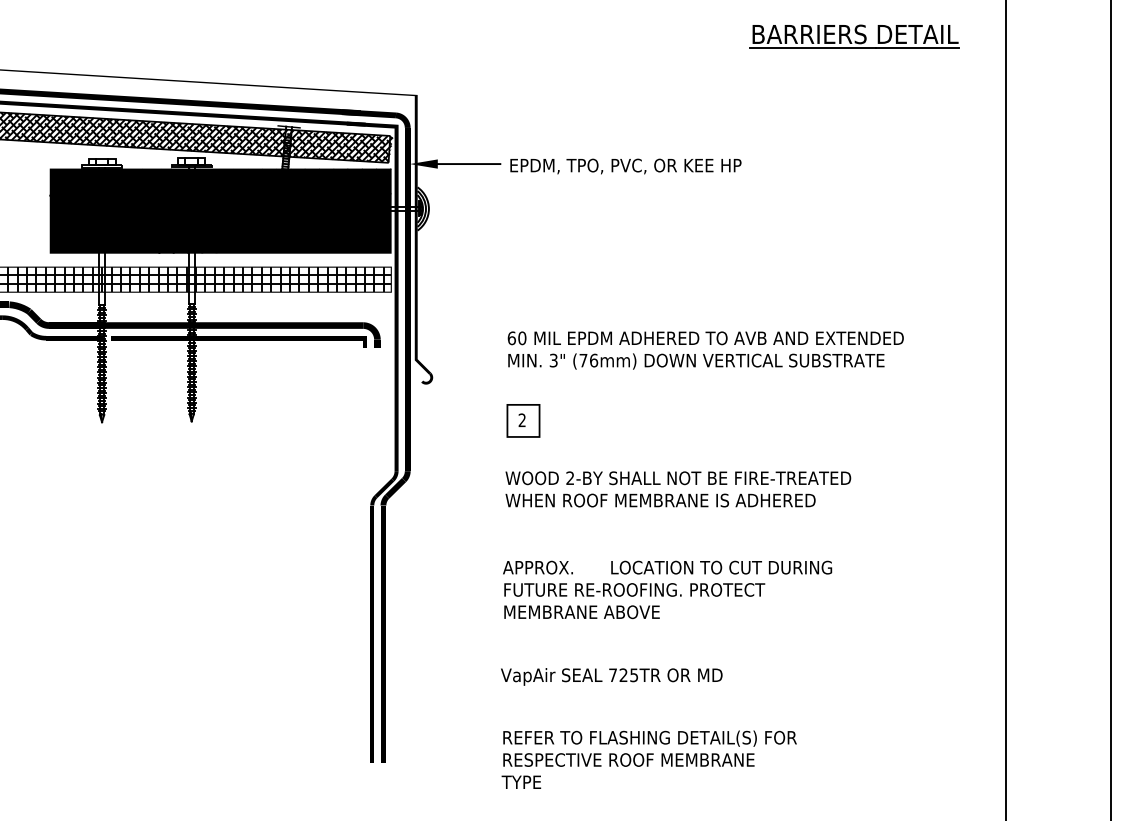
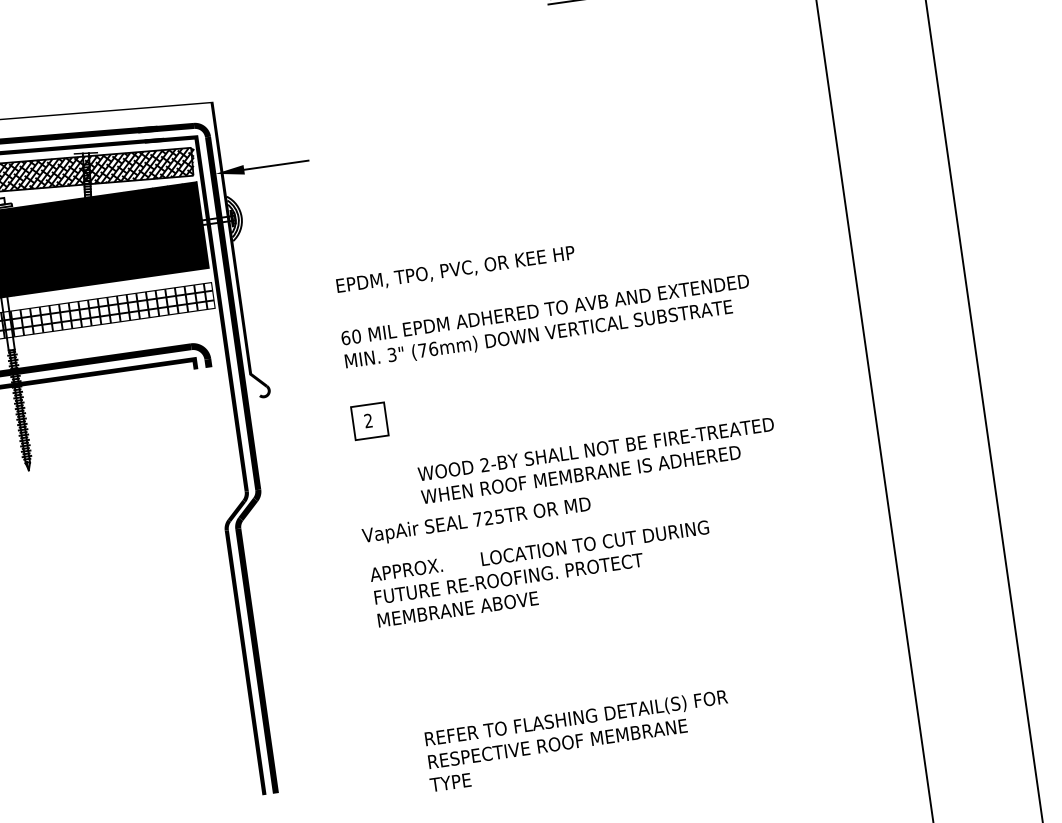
text: (625, 166) -> (455, 270), moved
text: (678, 489) -> (597, 460), moved
text: (611, 676) -> (476, 521), moved
text: (648, 759) -> (577, 740), moved

